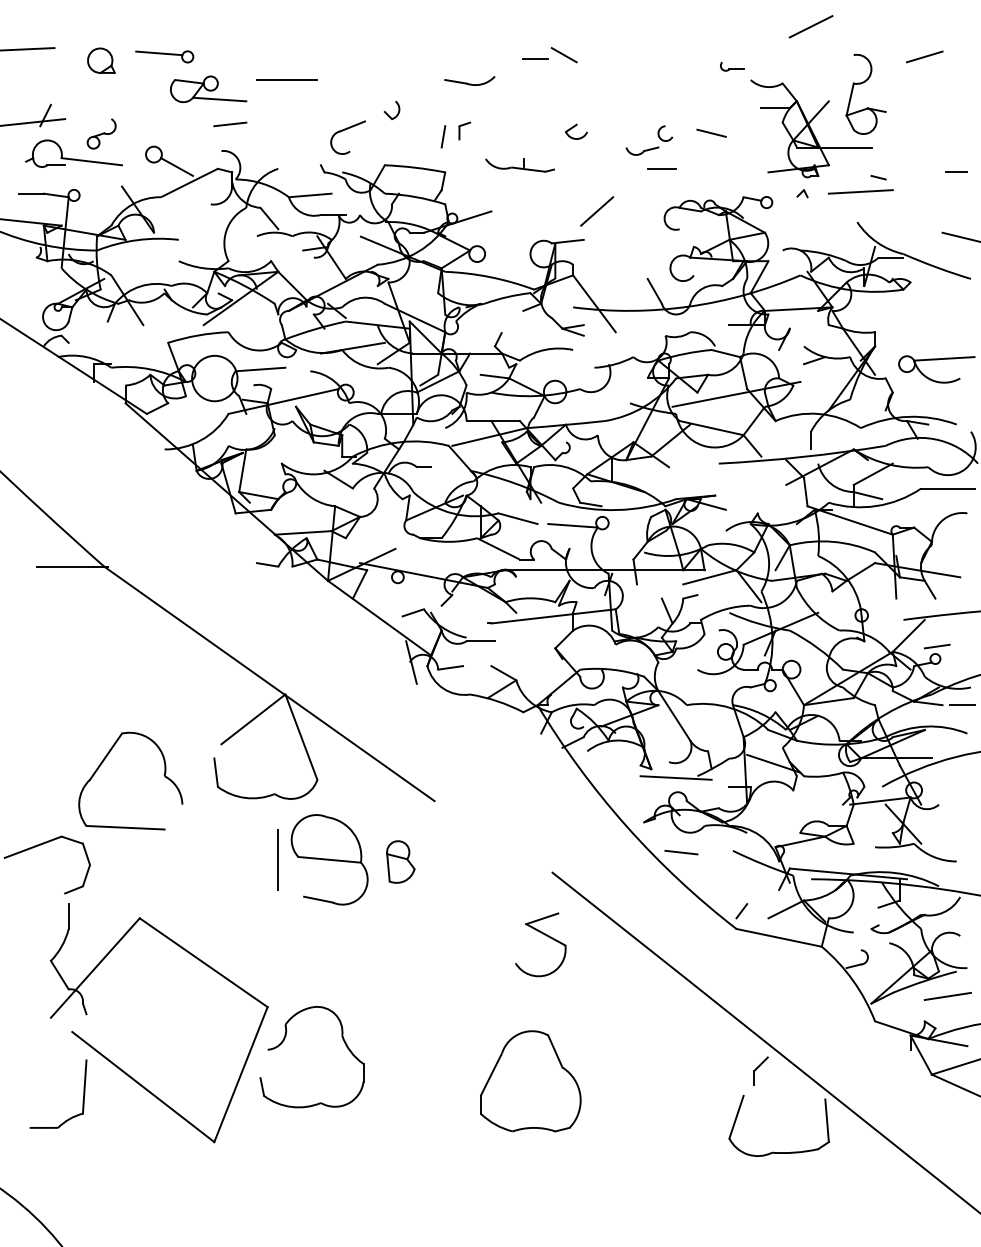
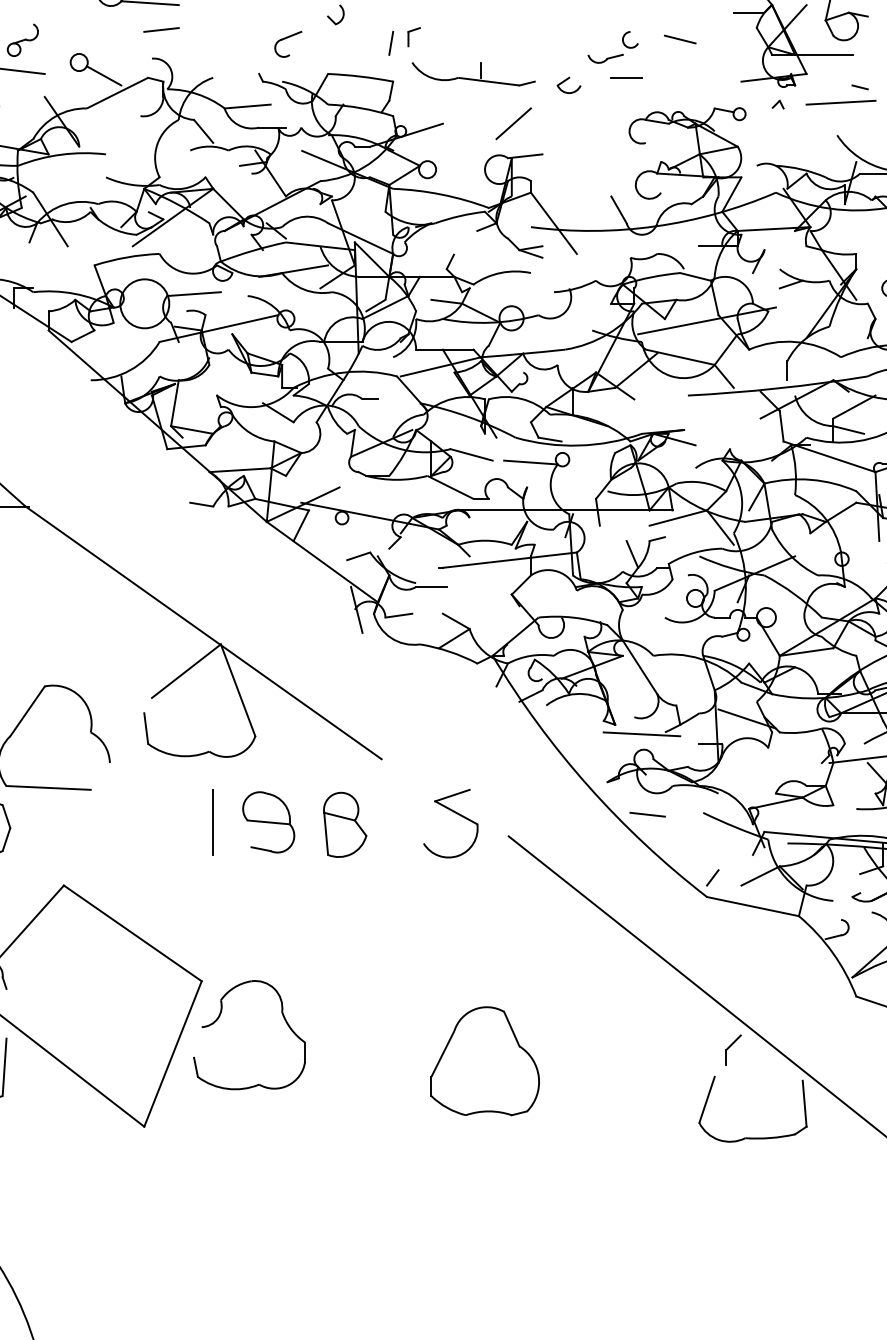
part: (576, 131) -> (569, 85), moved
part: (347, 137) -> (287, 44), size x0.71
part: (519, 165) -> (473, 74), size x1.67
line: (597, 211) -> (514, 123), moved
part: (329, 859) -> (268, 822), size x0.62
part: (400, 861) -> (344, 824), size x1.43
part: (544, 935) -> (454, 813), moved

